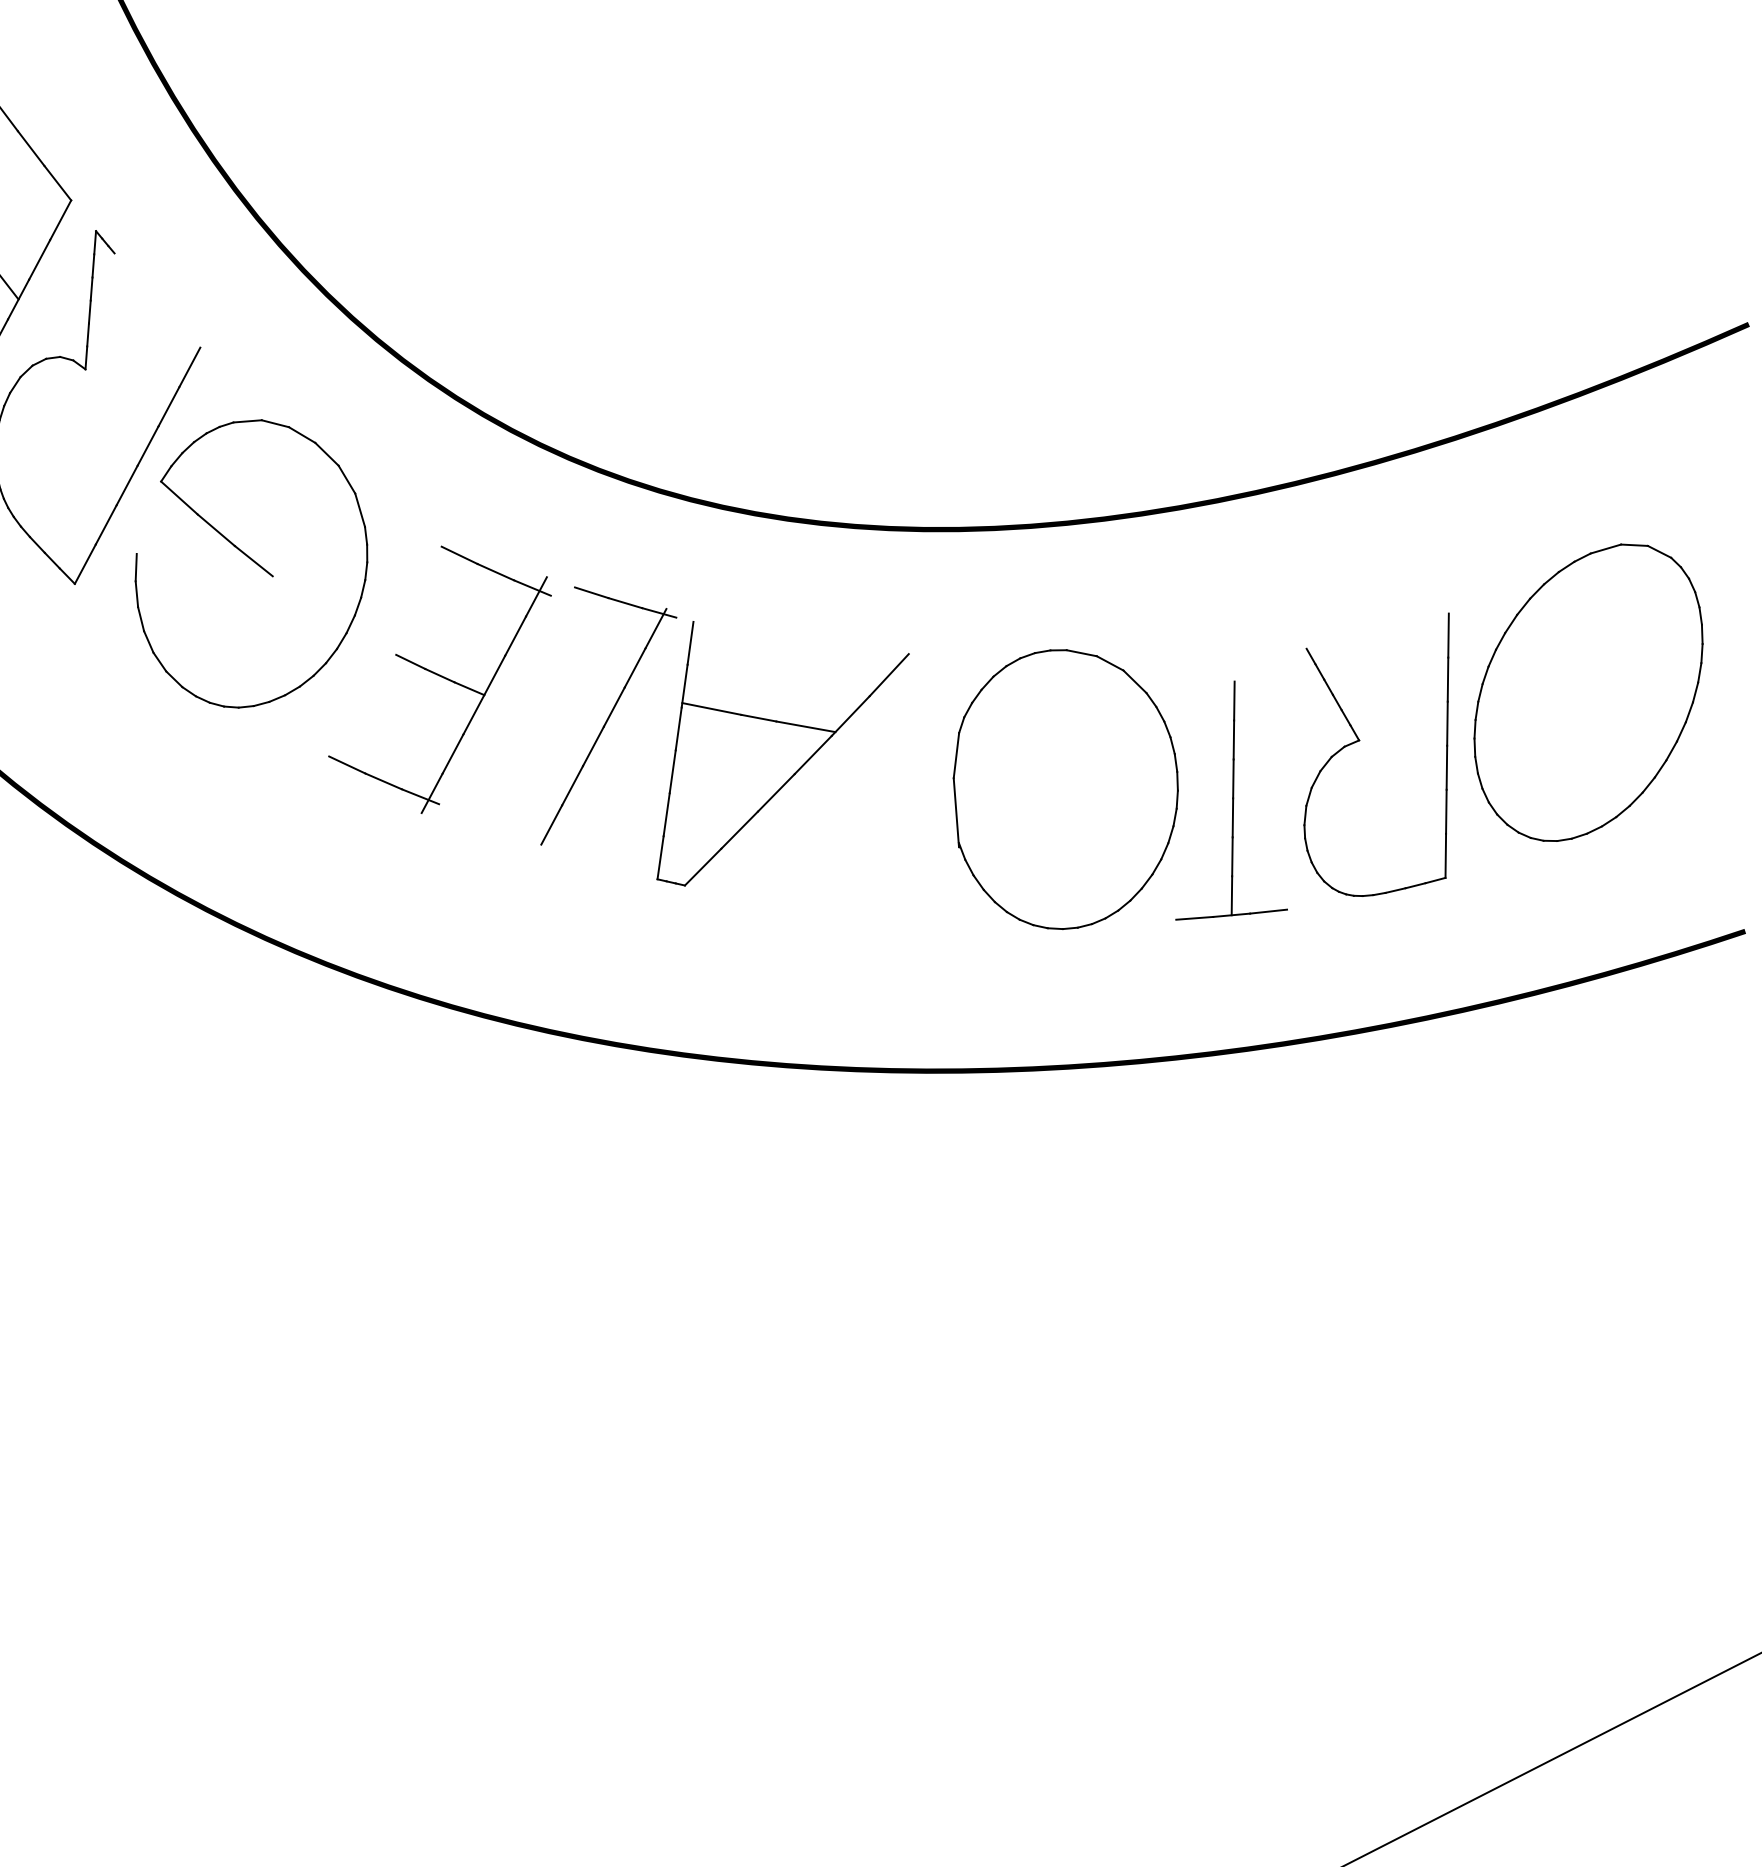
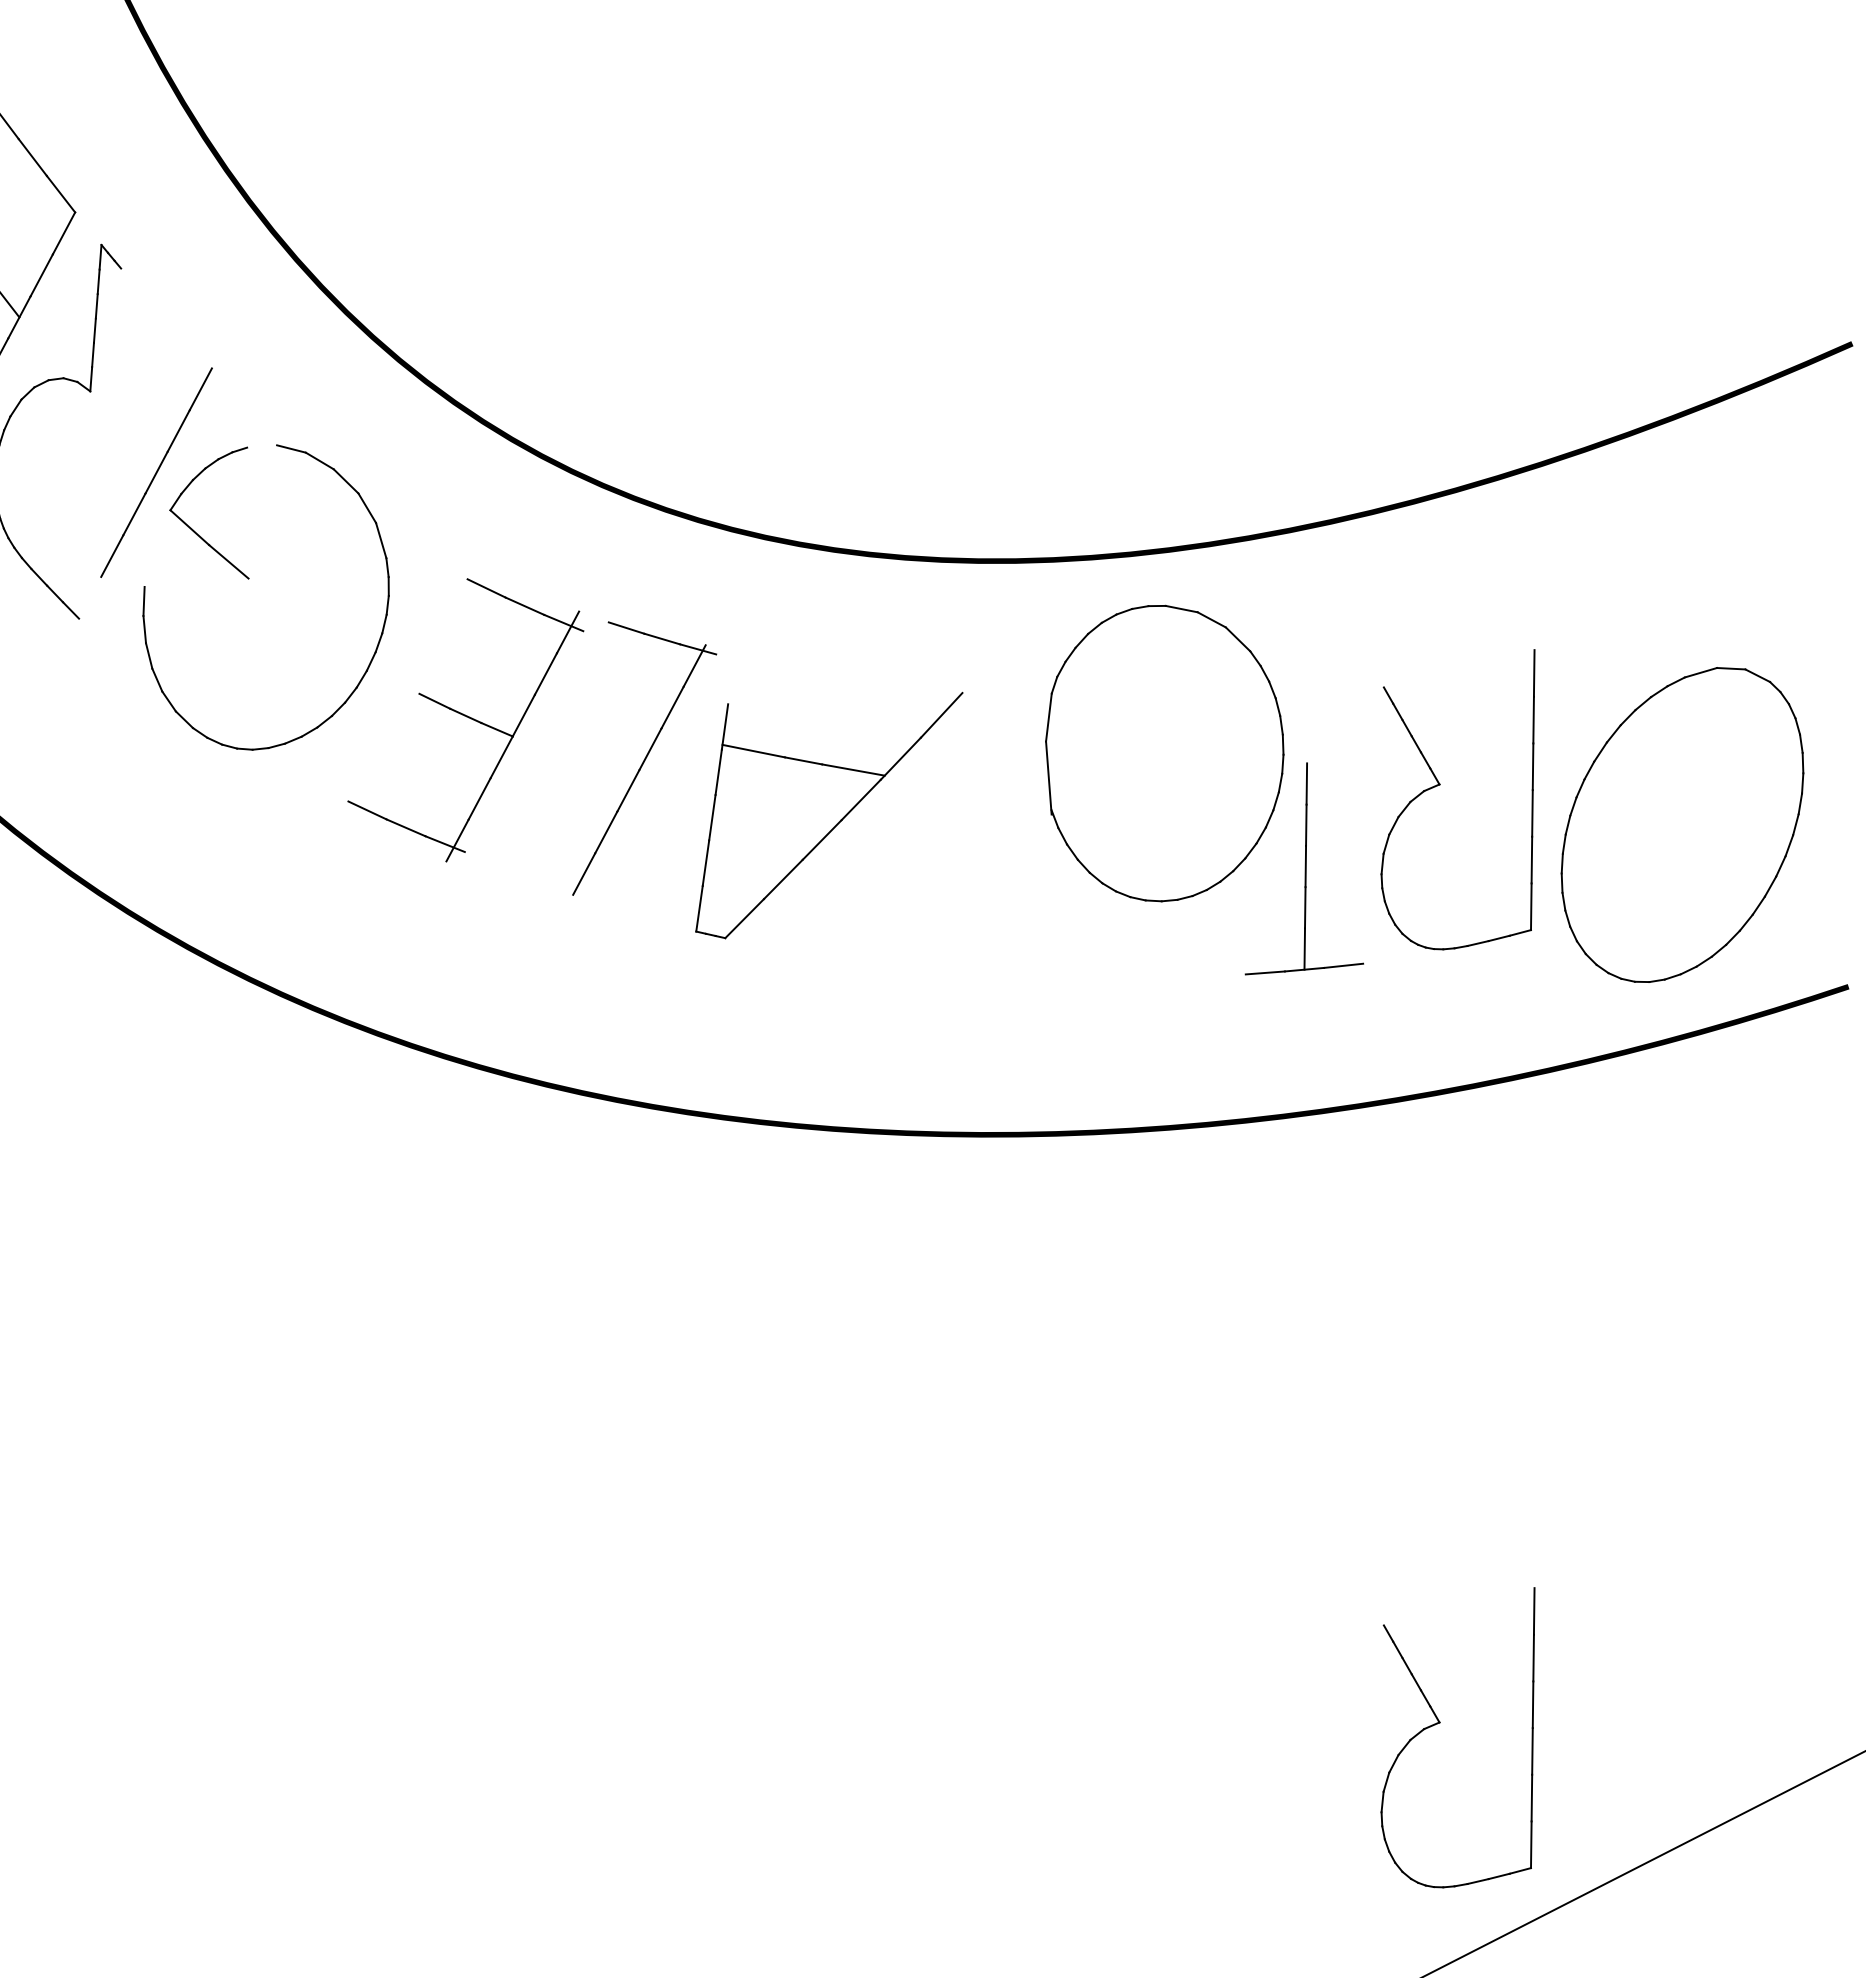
line: (248, 421) -> (262, 446), removed
line: (253, 561) -> (268, 594), removed
line: (85, 563) -> (90, 597), removed
line: (690, 643) -> (731, 681), removed
part: (1588, 692) -> (1682, 824), moved
line: (1234, 700) -> (1307, 742), removed
part: (1065, 789) -> (1164, 753), moved
part: (1360, 1626) -> (1440, 1723), added

